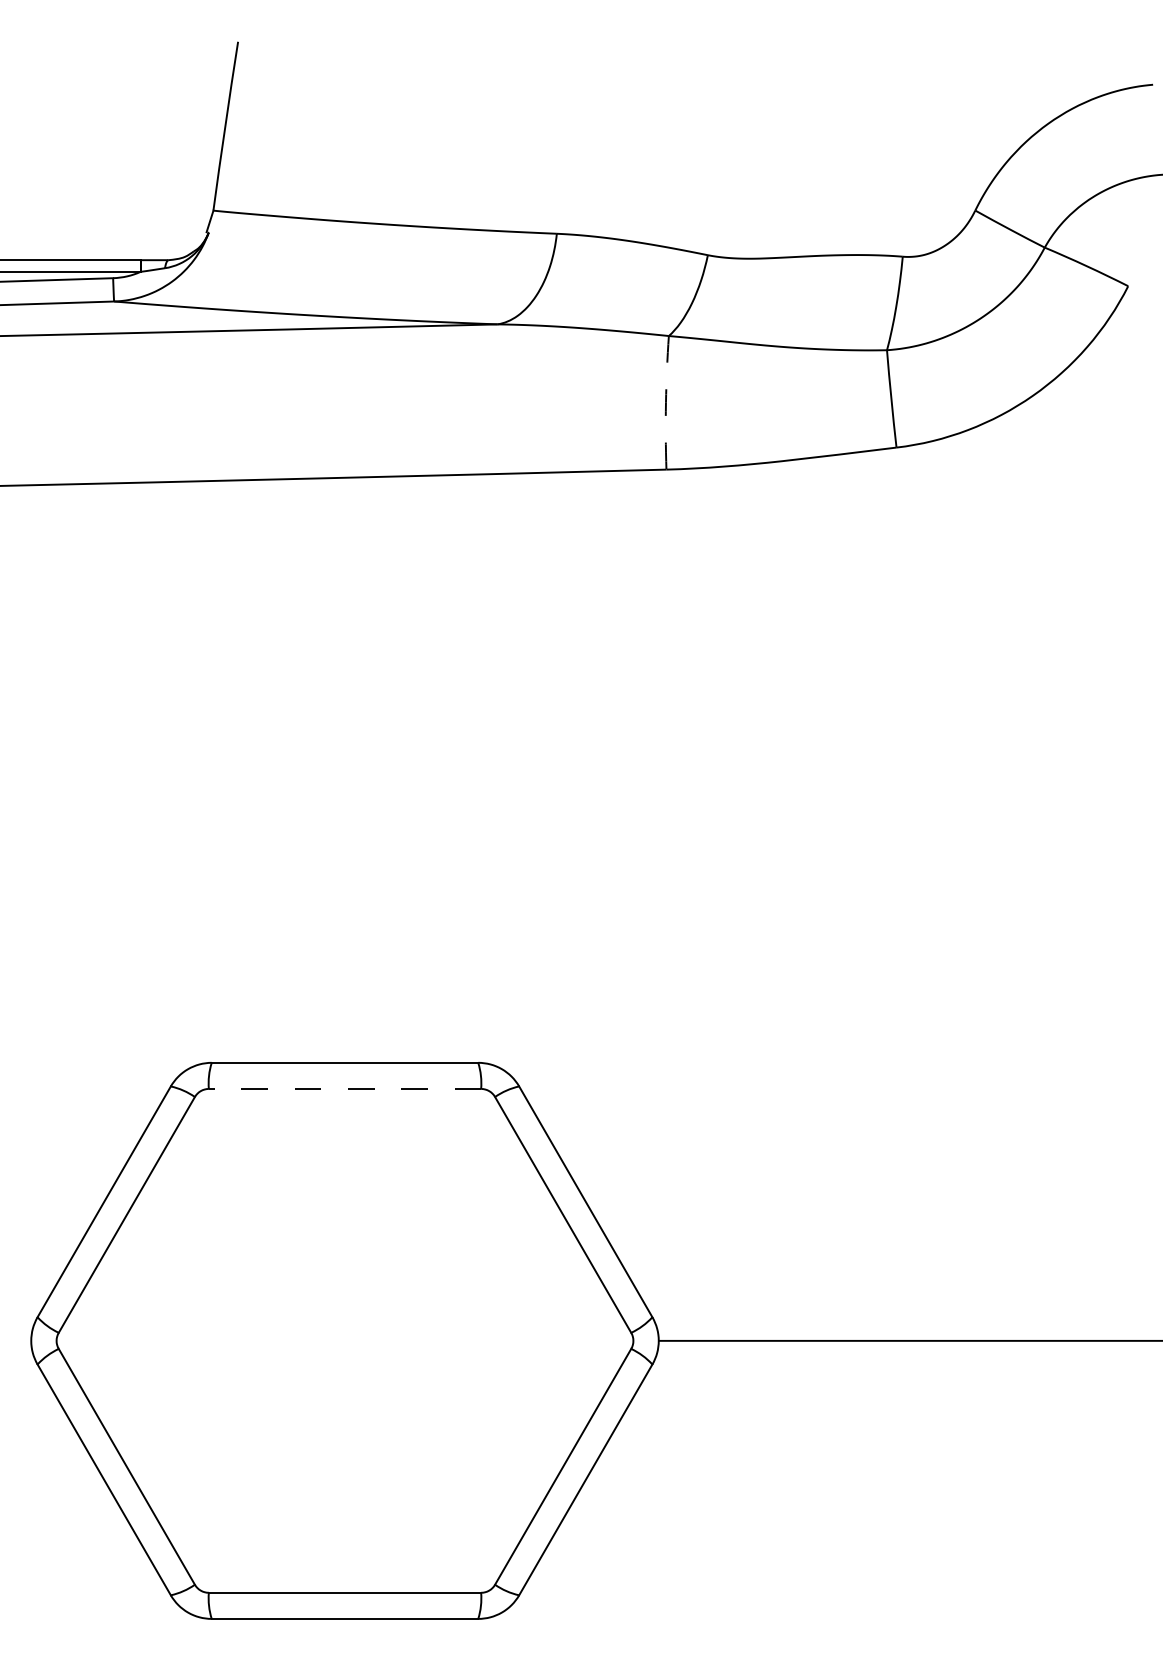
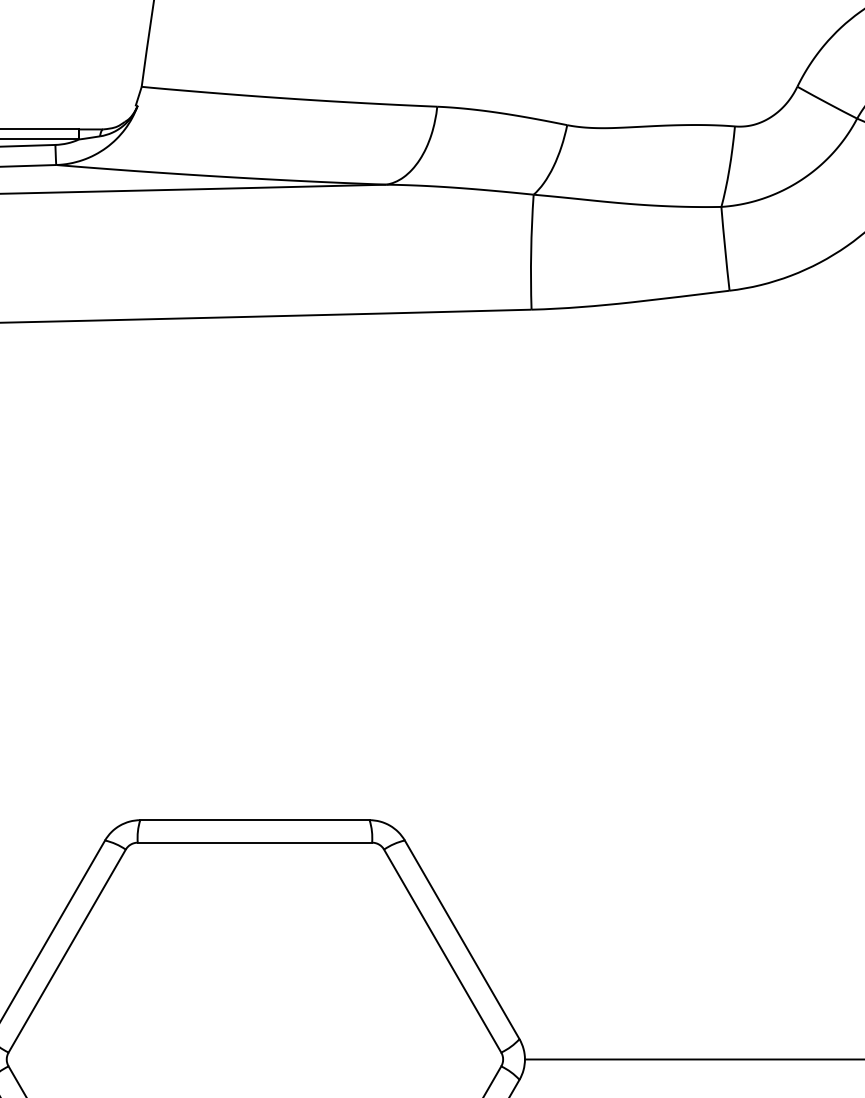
arc: (665, 402) -> (530, 251), dashed -> solid
line: (344, 1088) -> (254, 842), dashed -> solid

